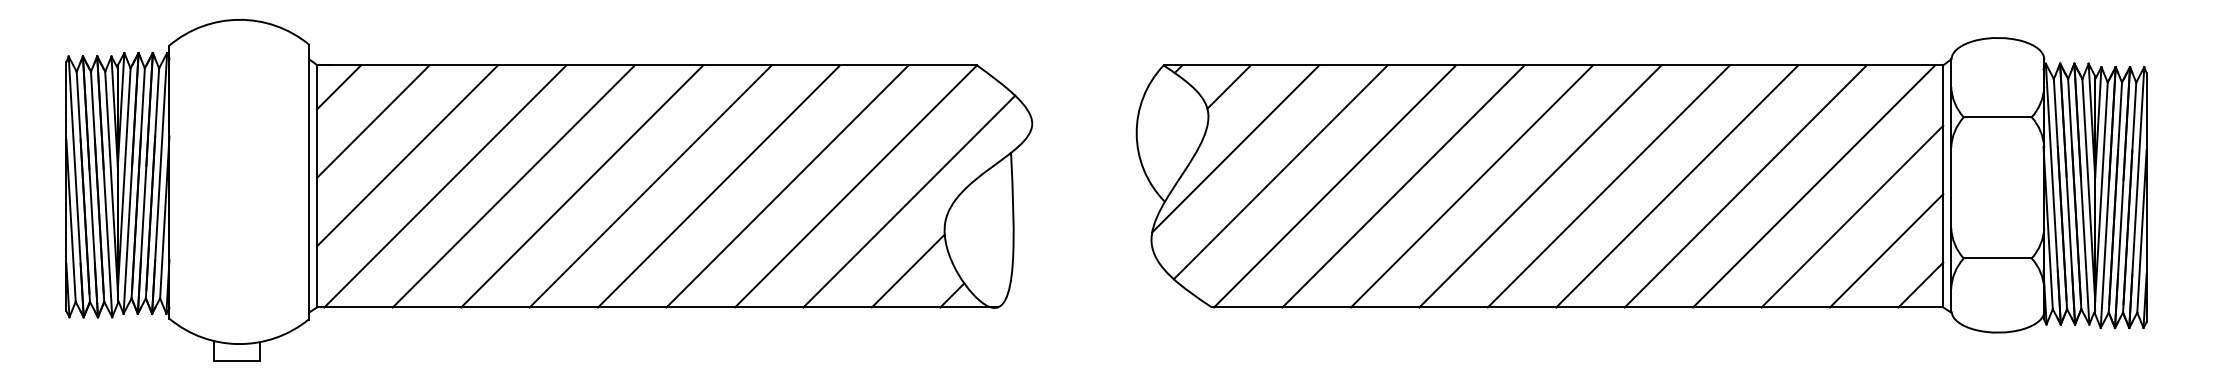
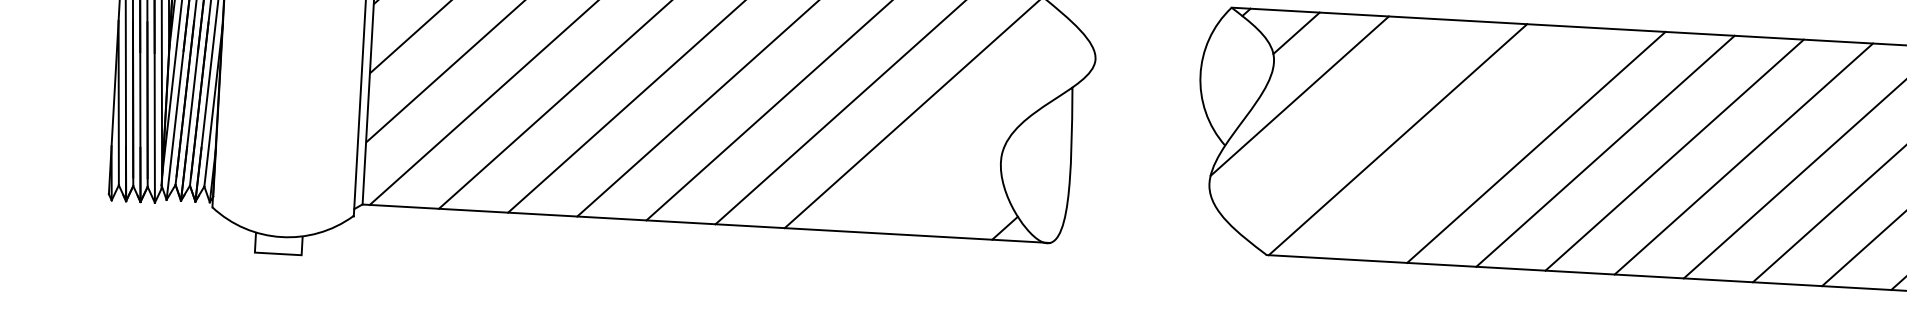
line: (1280, 172) -> (1343, 122), removed
line: (1403, 186) -> (1467, 143), removed
line: (909, 201) -> (967, 130), removed
line: (907, 270) -> (961, 200), removed

